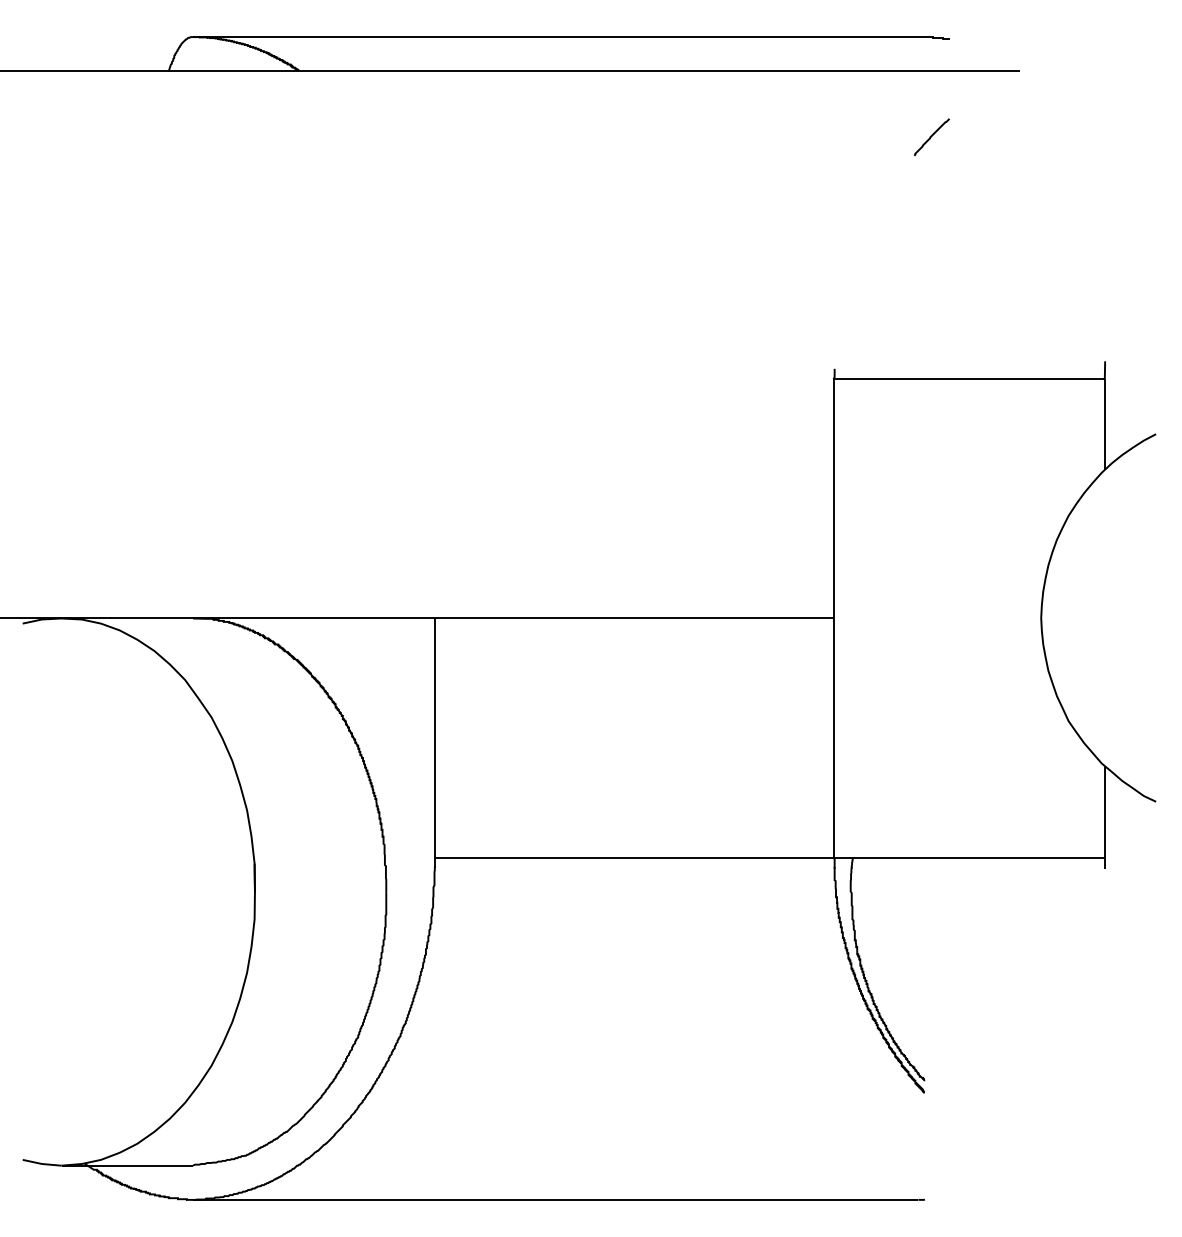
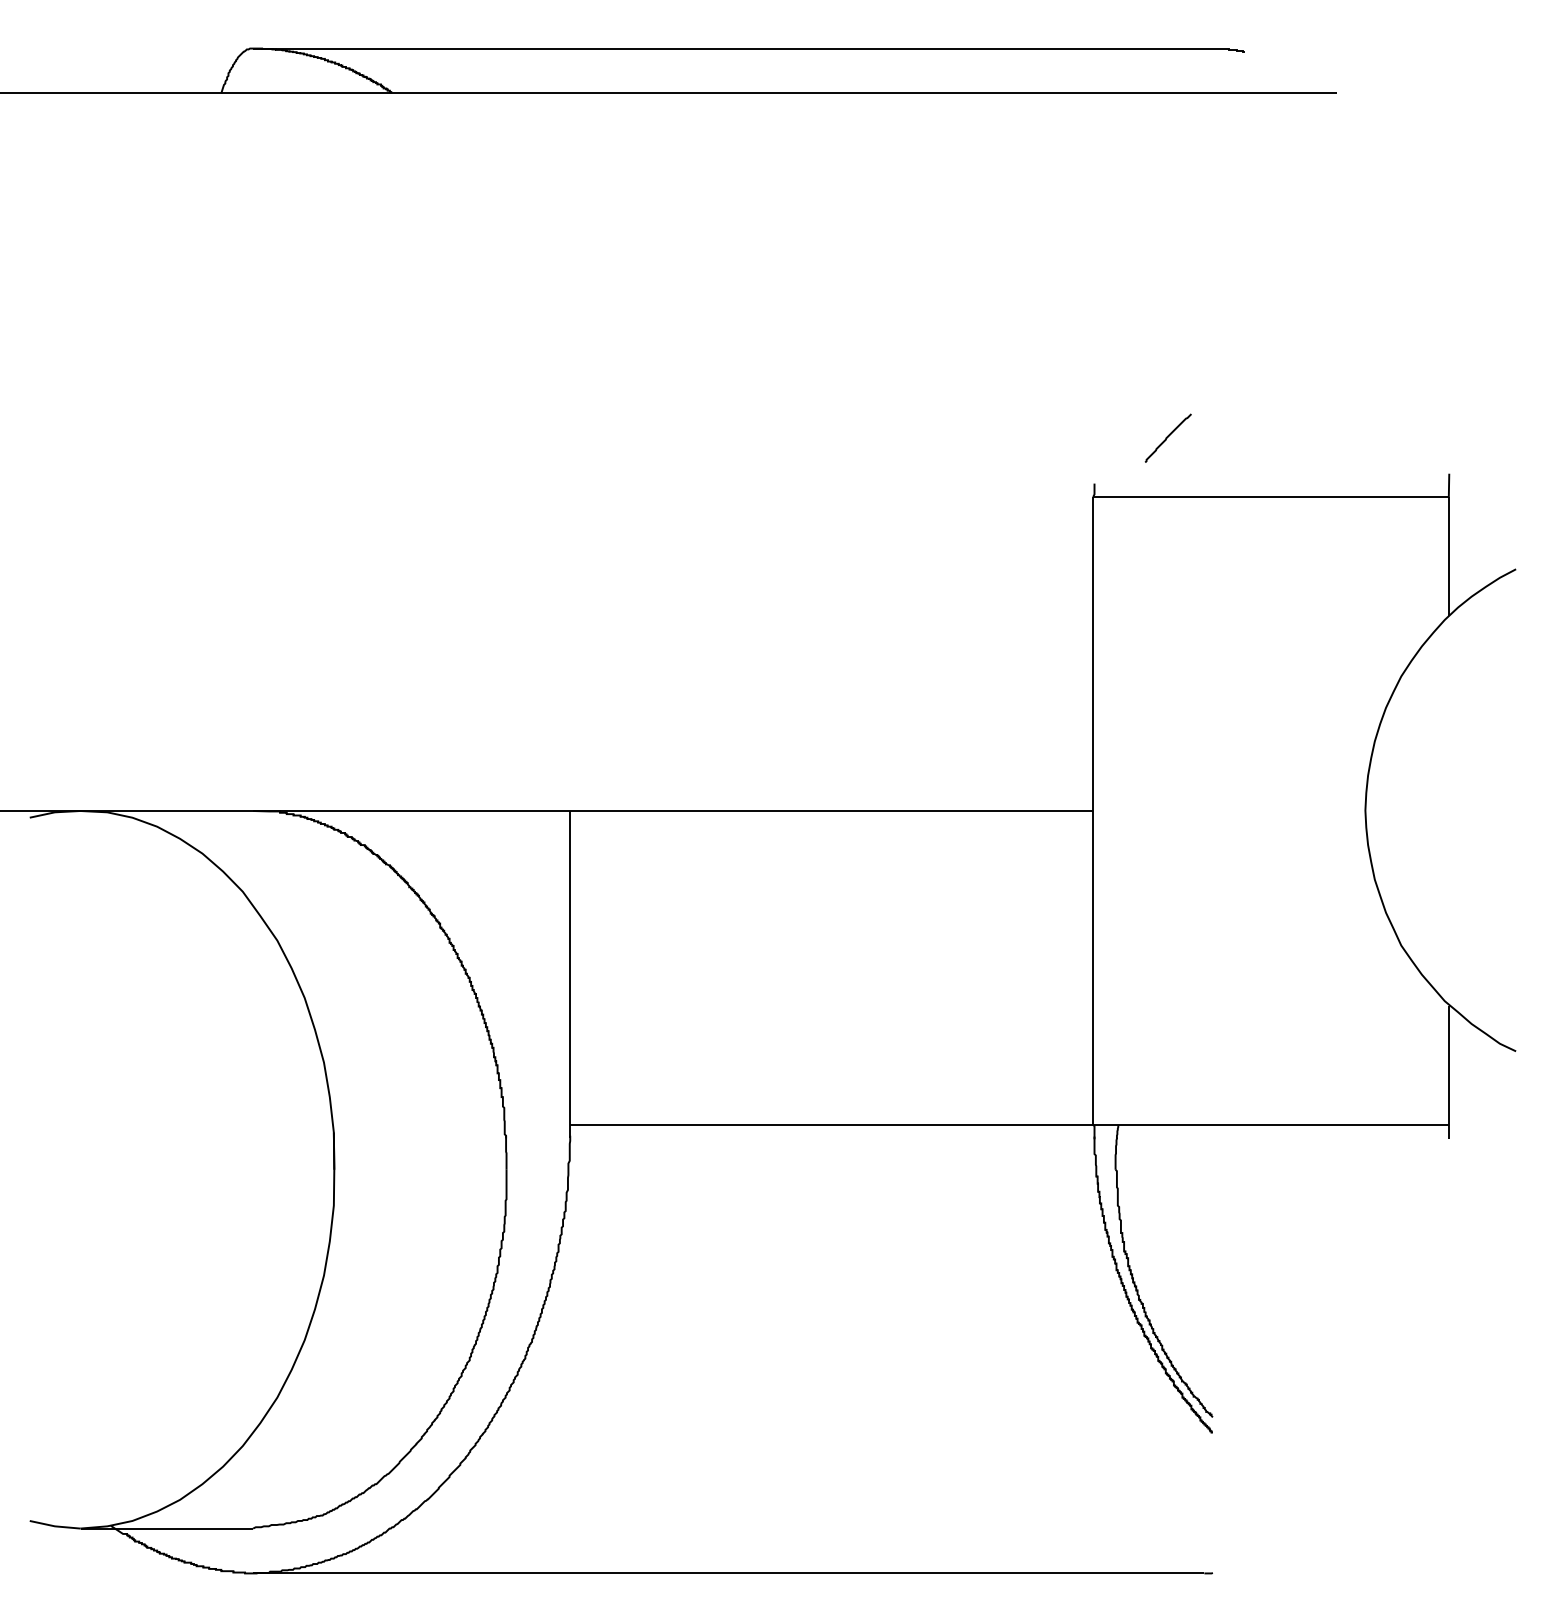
line: (931, 136) -> (1167, 437), moved

